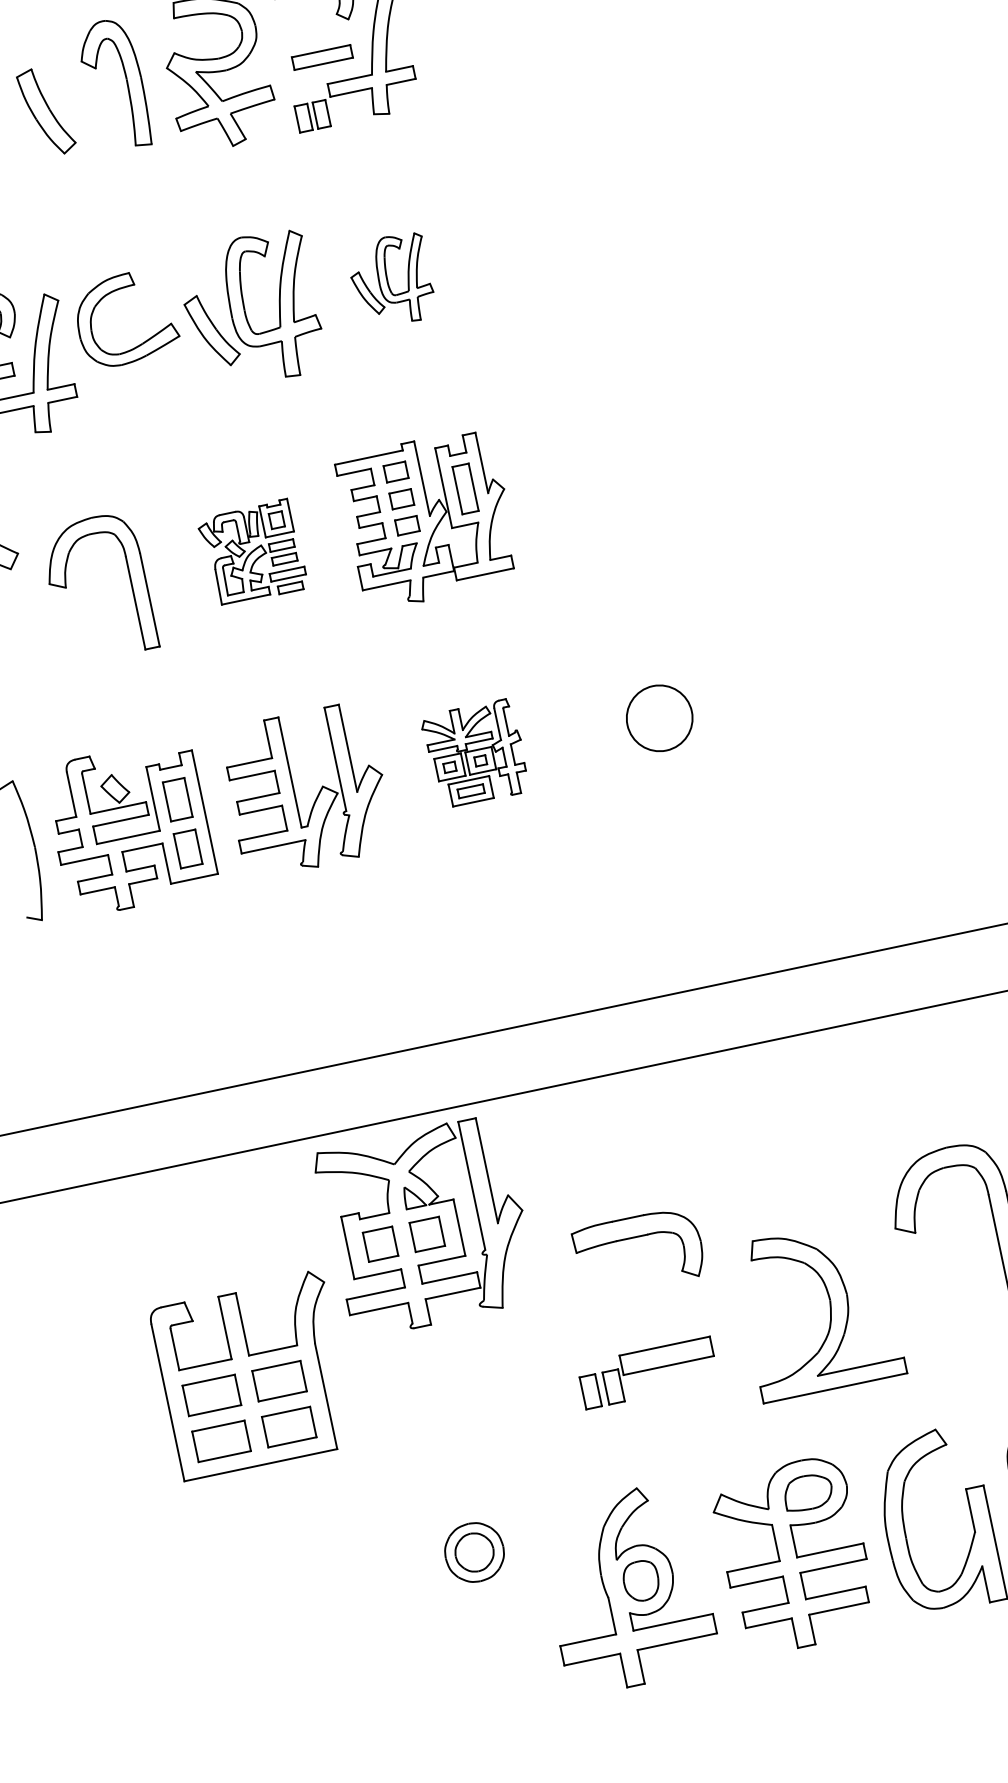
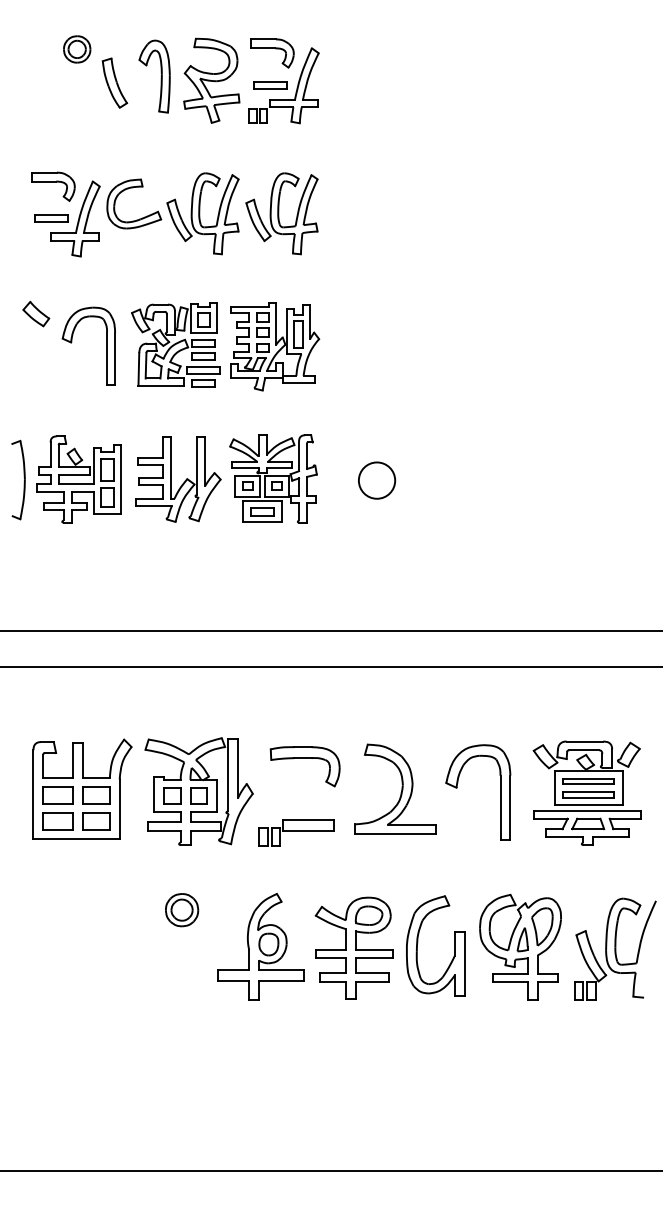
part: (390, 280) -> (281, 213), size x1.67
part: (251, 552) -> (175, 344), size x1.67
part: (475, 753) -> (273, 478), size x1.67
part: (425, 1226) -> (198, 791), moved
part: (818, 1308) -> (395, 788), moved

